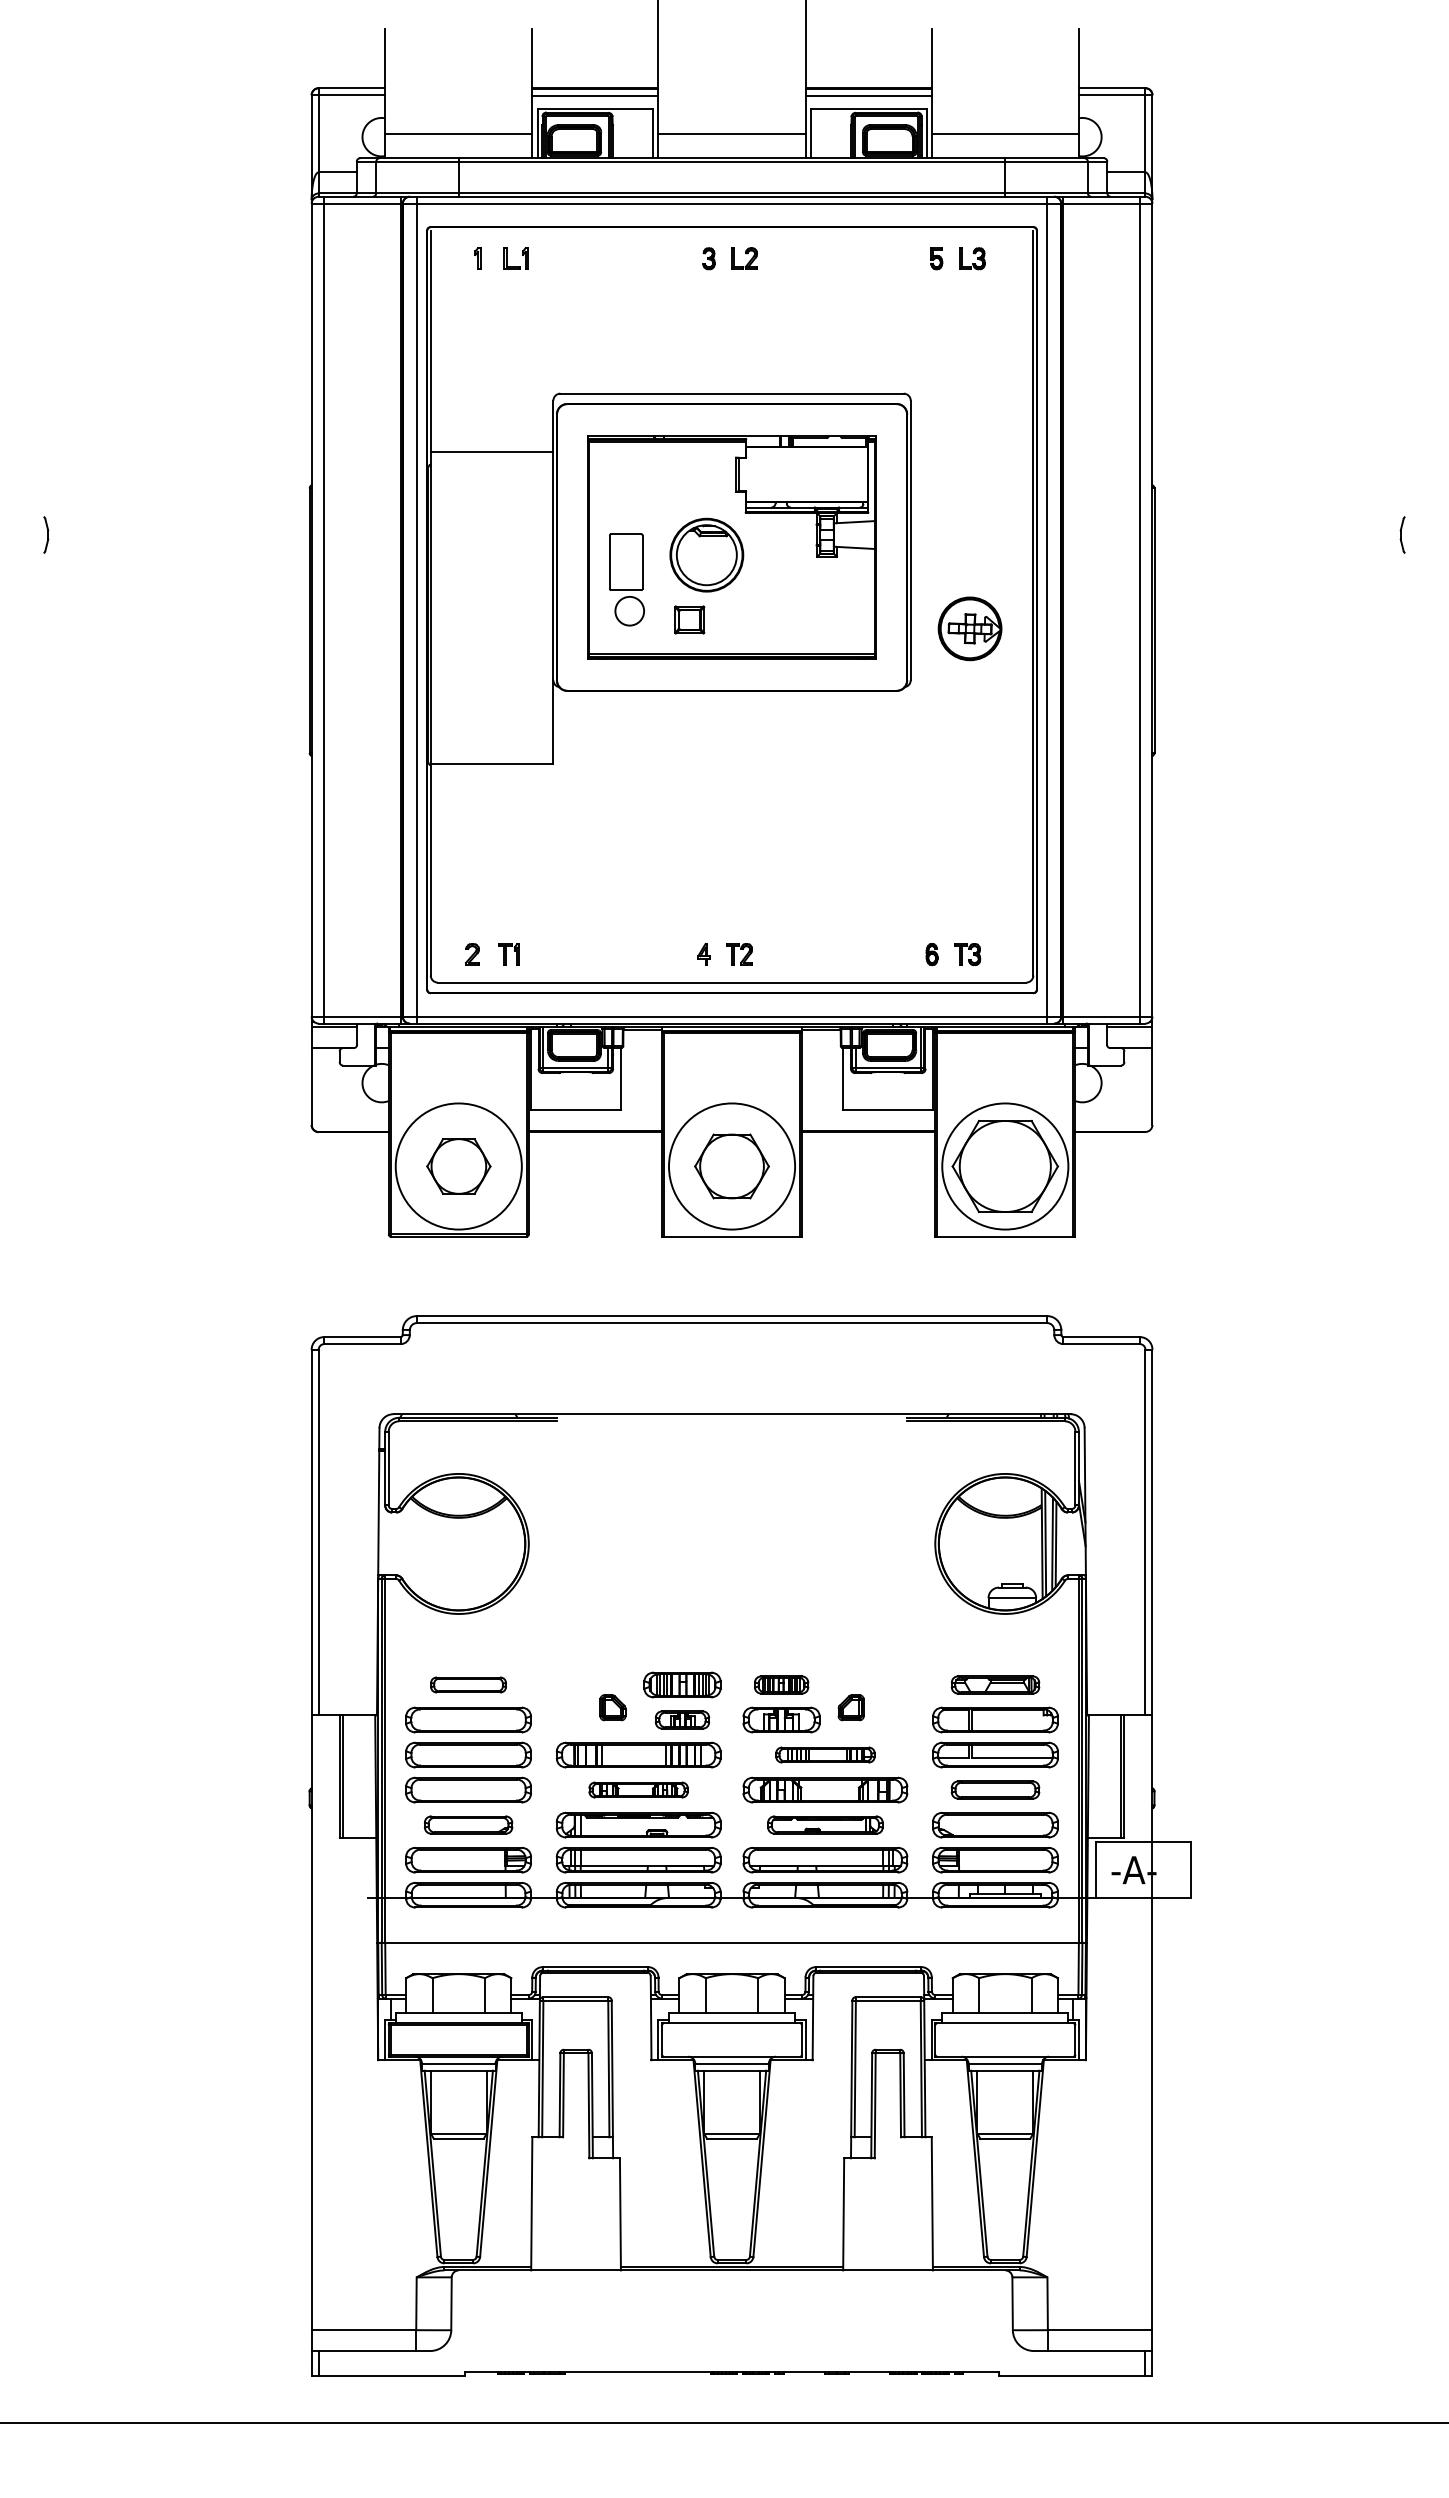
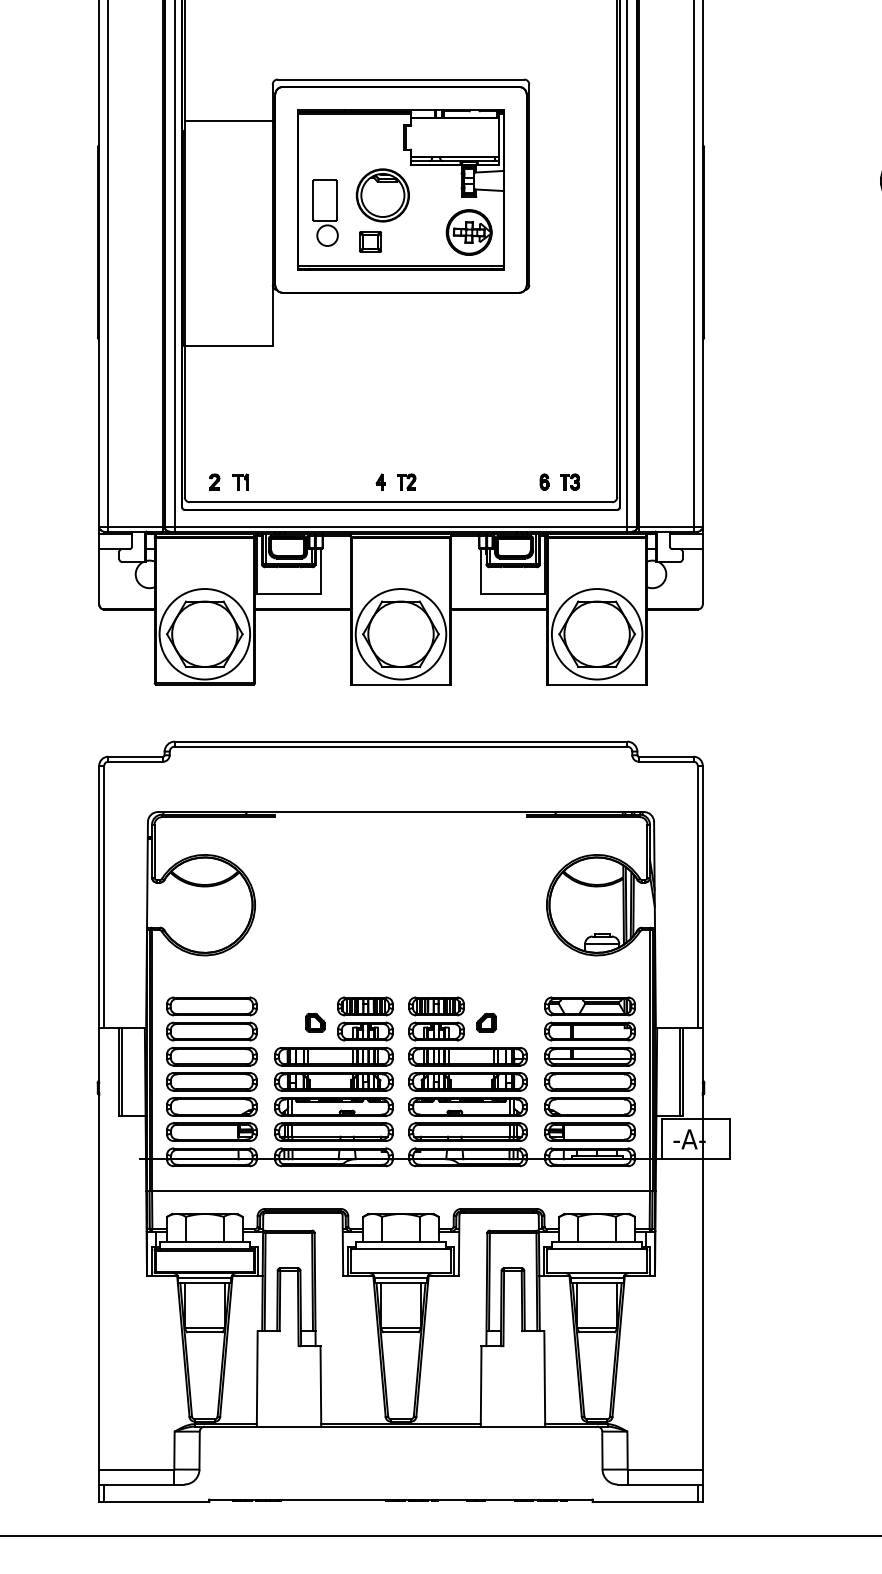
part: (969, 628) -> (468, 232), moved
part: (458, 1166) -> (204, 634), size x1.67
part: (731, 1166) -> (400, 634), size x1.43
part: (468, 1684) -> (211, 1006), size x1.67
part: (781, 1684) -> (436, 1006), size x1.43
part: (995, 1684) -> (590, 1006), size x1.43
part: (682, 1719) -> (365, 1031), size x1.43
part: (825, 1754) -> (468, 1056), size x1.67
part: (638, 1789) -> (333, 1081), size x1.67
part: (995, 1789) -> (590, 1081), size x1.43
part: (468, 1824) -> (211, 1106), size x1.43
part: (825, 1824) -> (468, 1106), size x1.43

